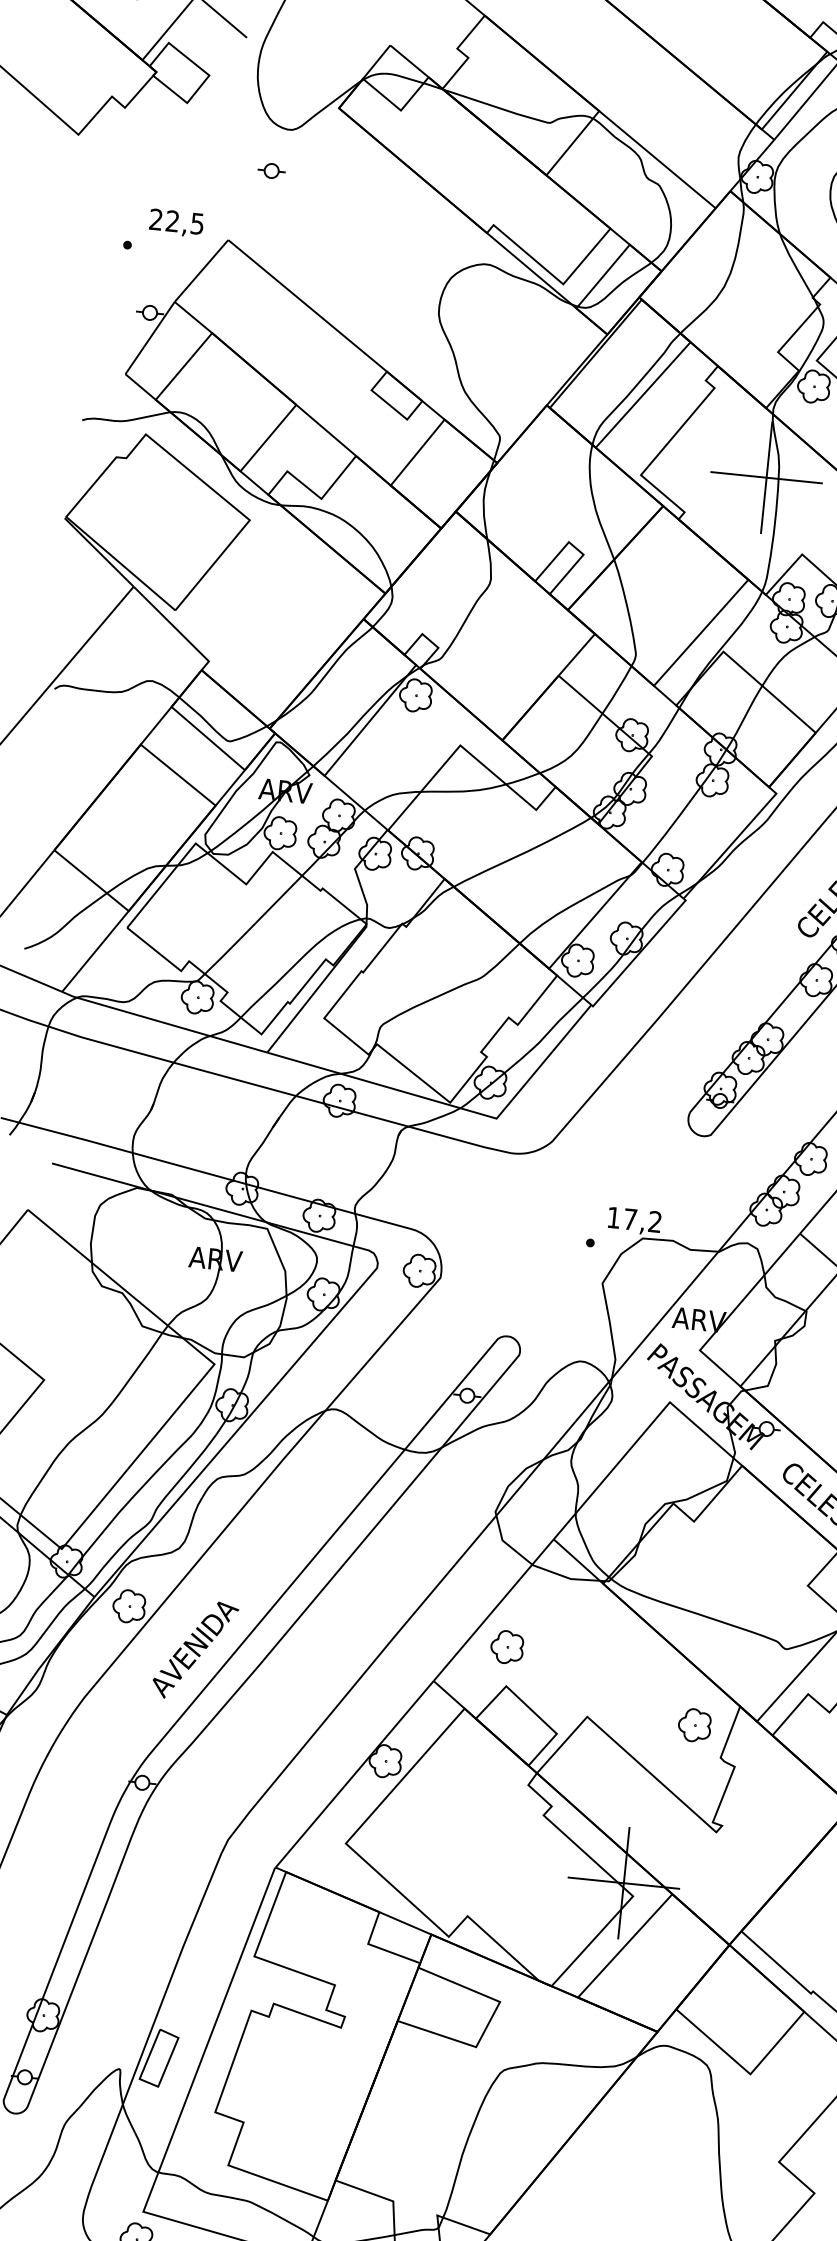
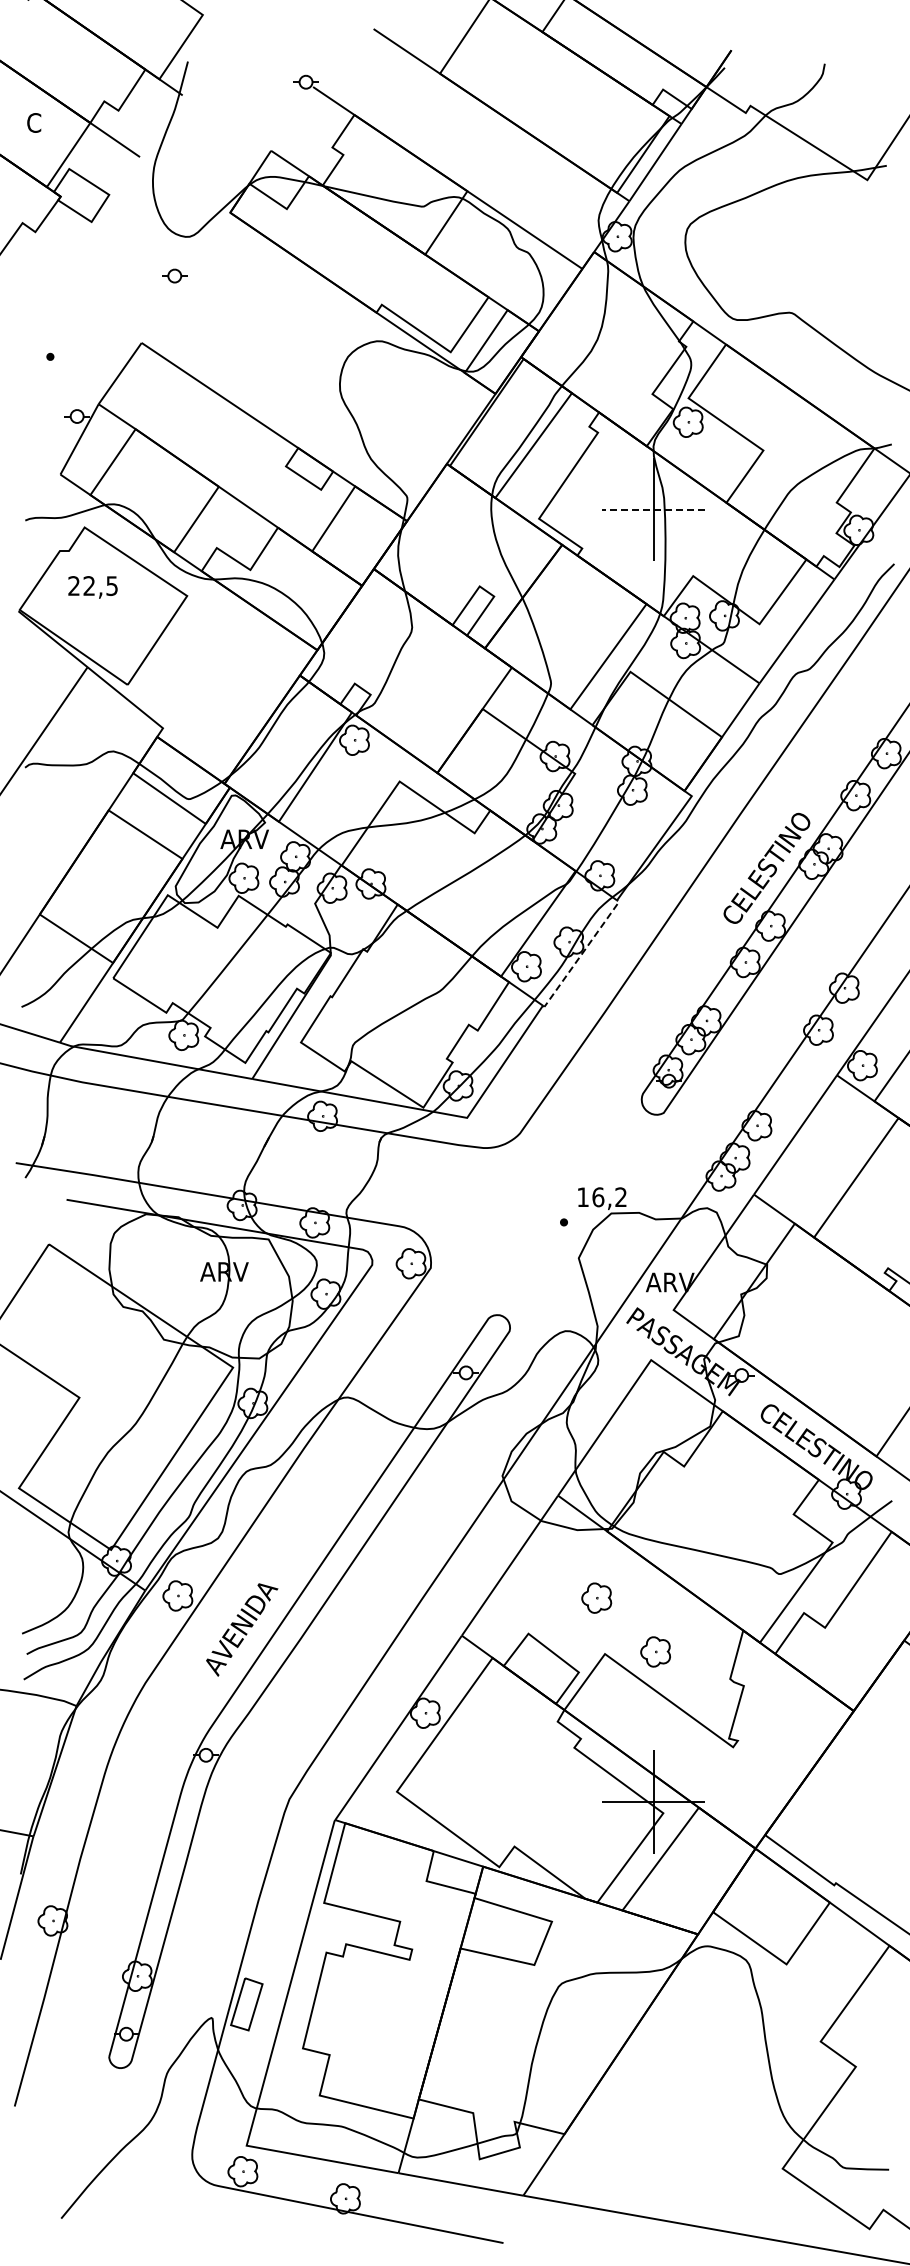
text: (175, 223) -> (92, 587), moved
line: (766, 477) -> (653, 509), solid -> dashed
line: (640, 952) -> (582, 953), solid -> dashed
text: (630, 1219) -> (598, 1197), 17,2 -> 16,2
part: (507, 1646) -> (596, 1597), moved
part: (694, 1724) -> (655, 1651), moved

